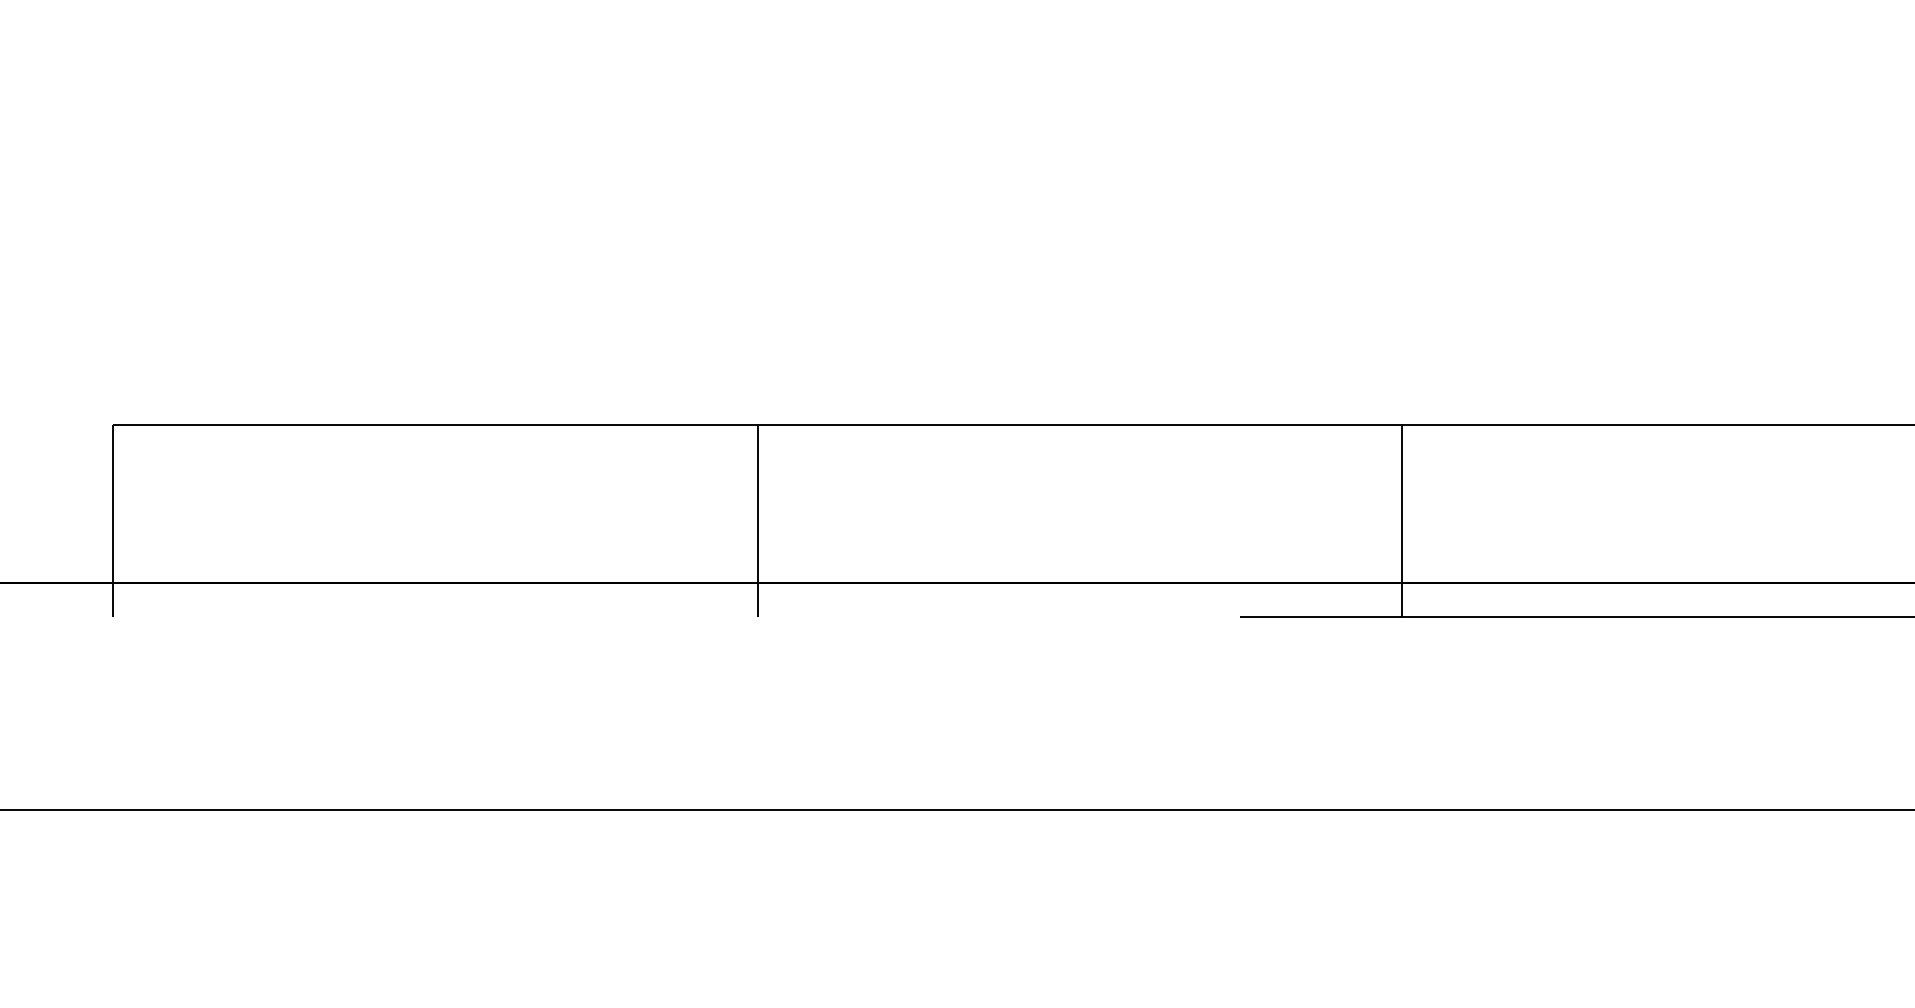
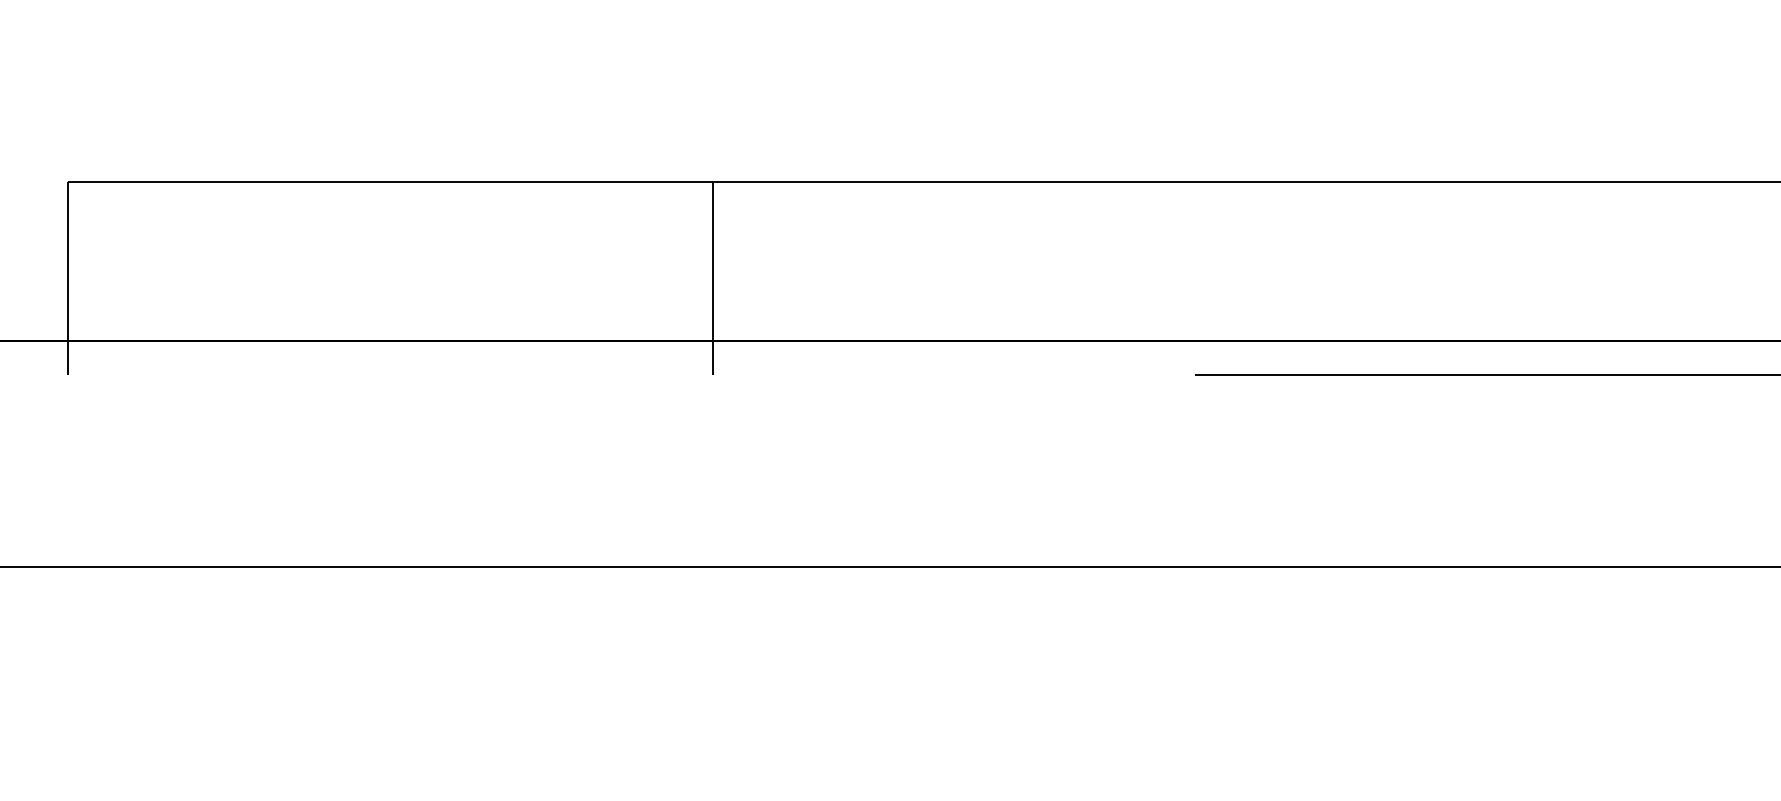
line: (1402, 520) -> (1357, 278), removed

